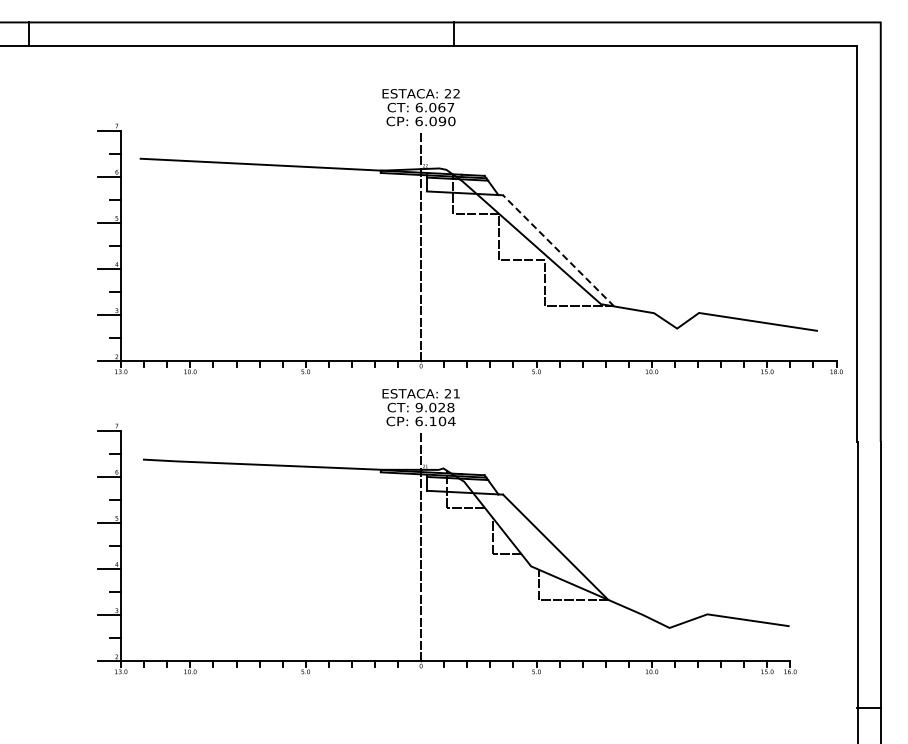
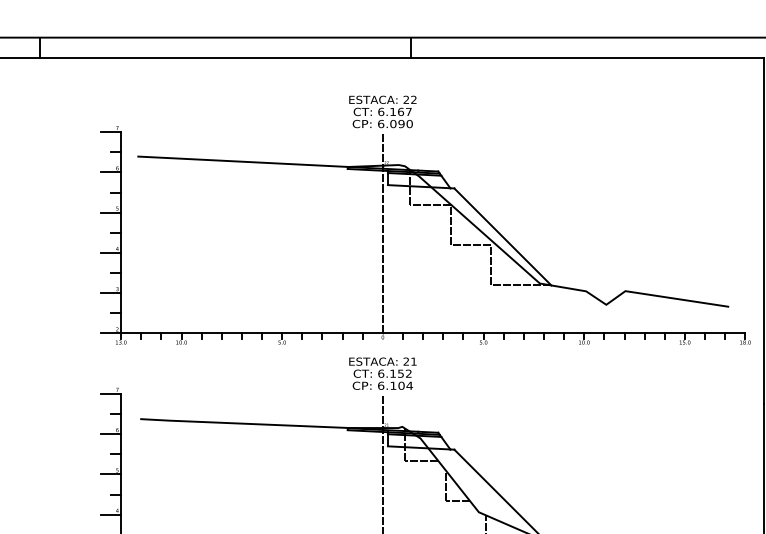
text: (432, 107) -> (392, 111), 6.067 -> 6.167
line: (558, 250) -> (502, 236), dashed -> solid
text: (434, 407) -> (394, 373), 9.028 -> 6.152

